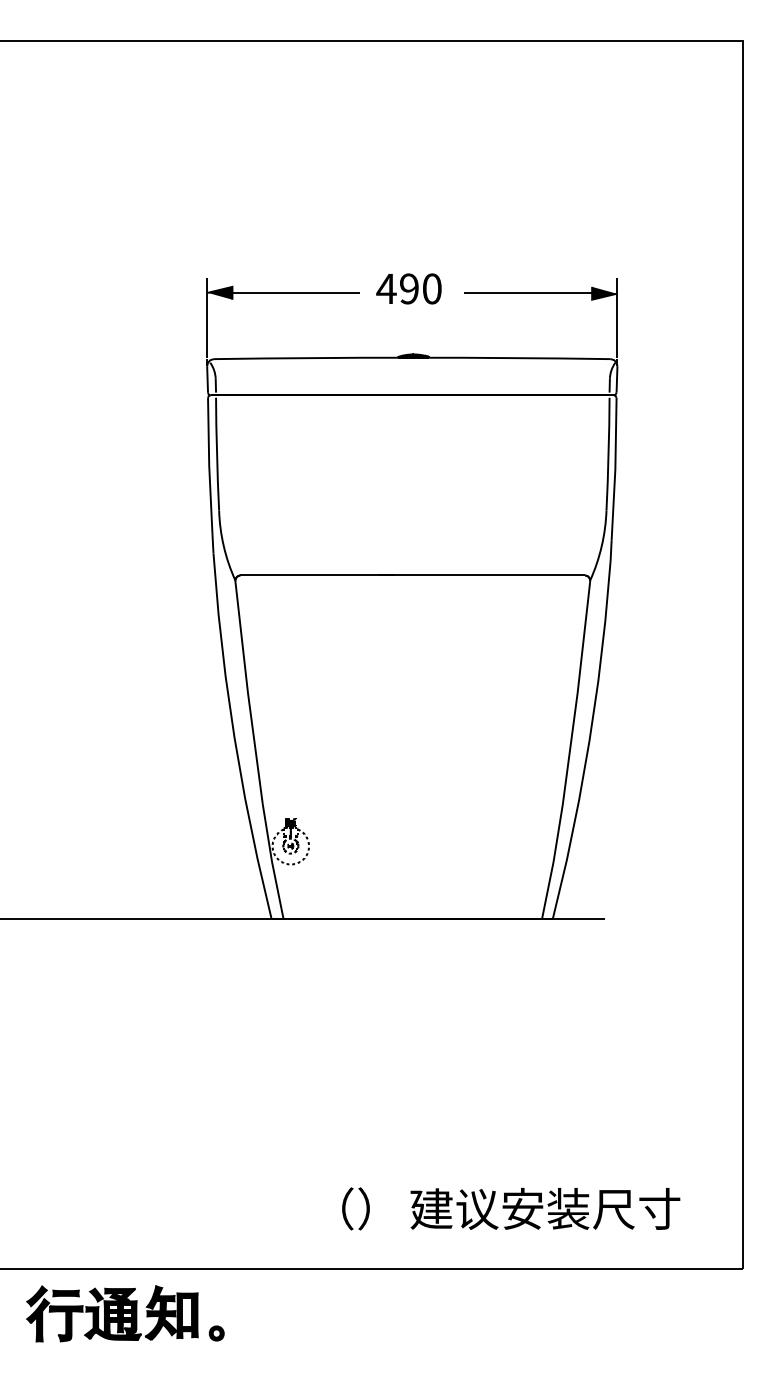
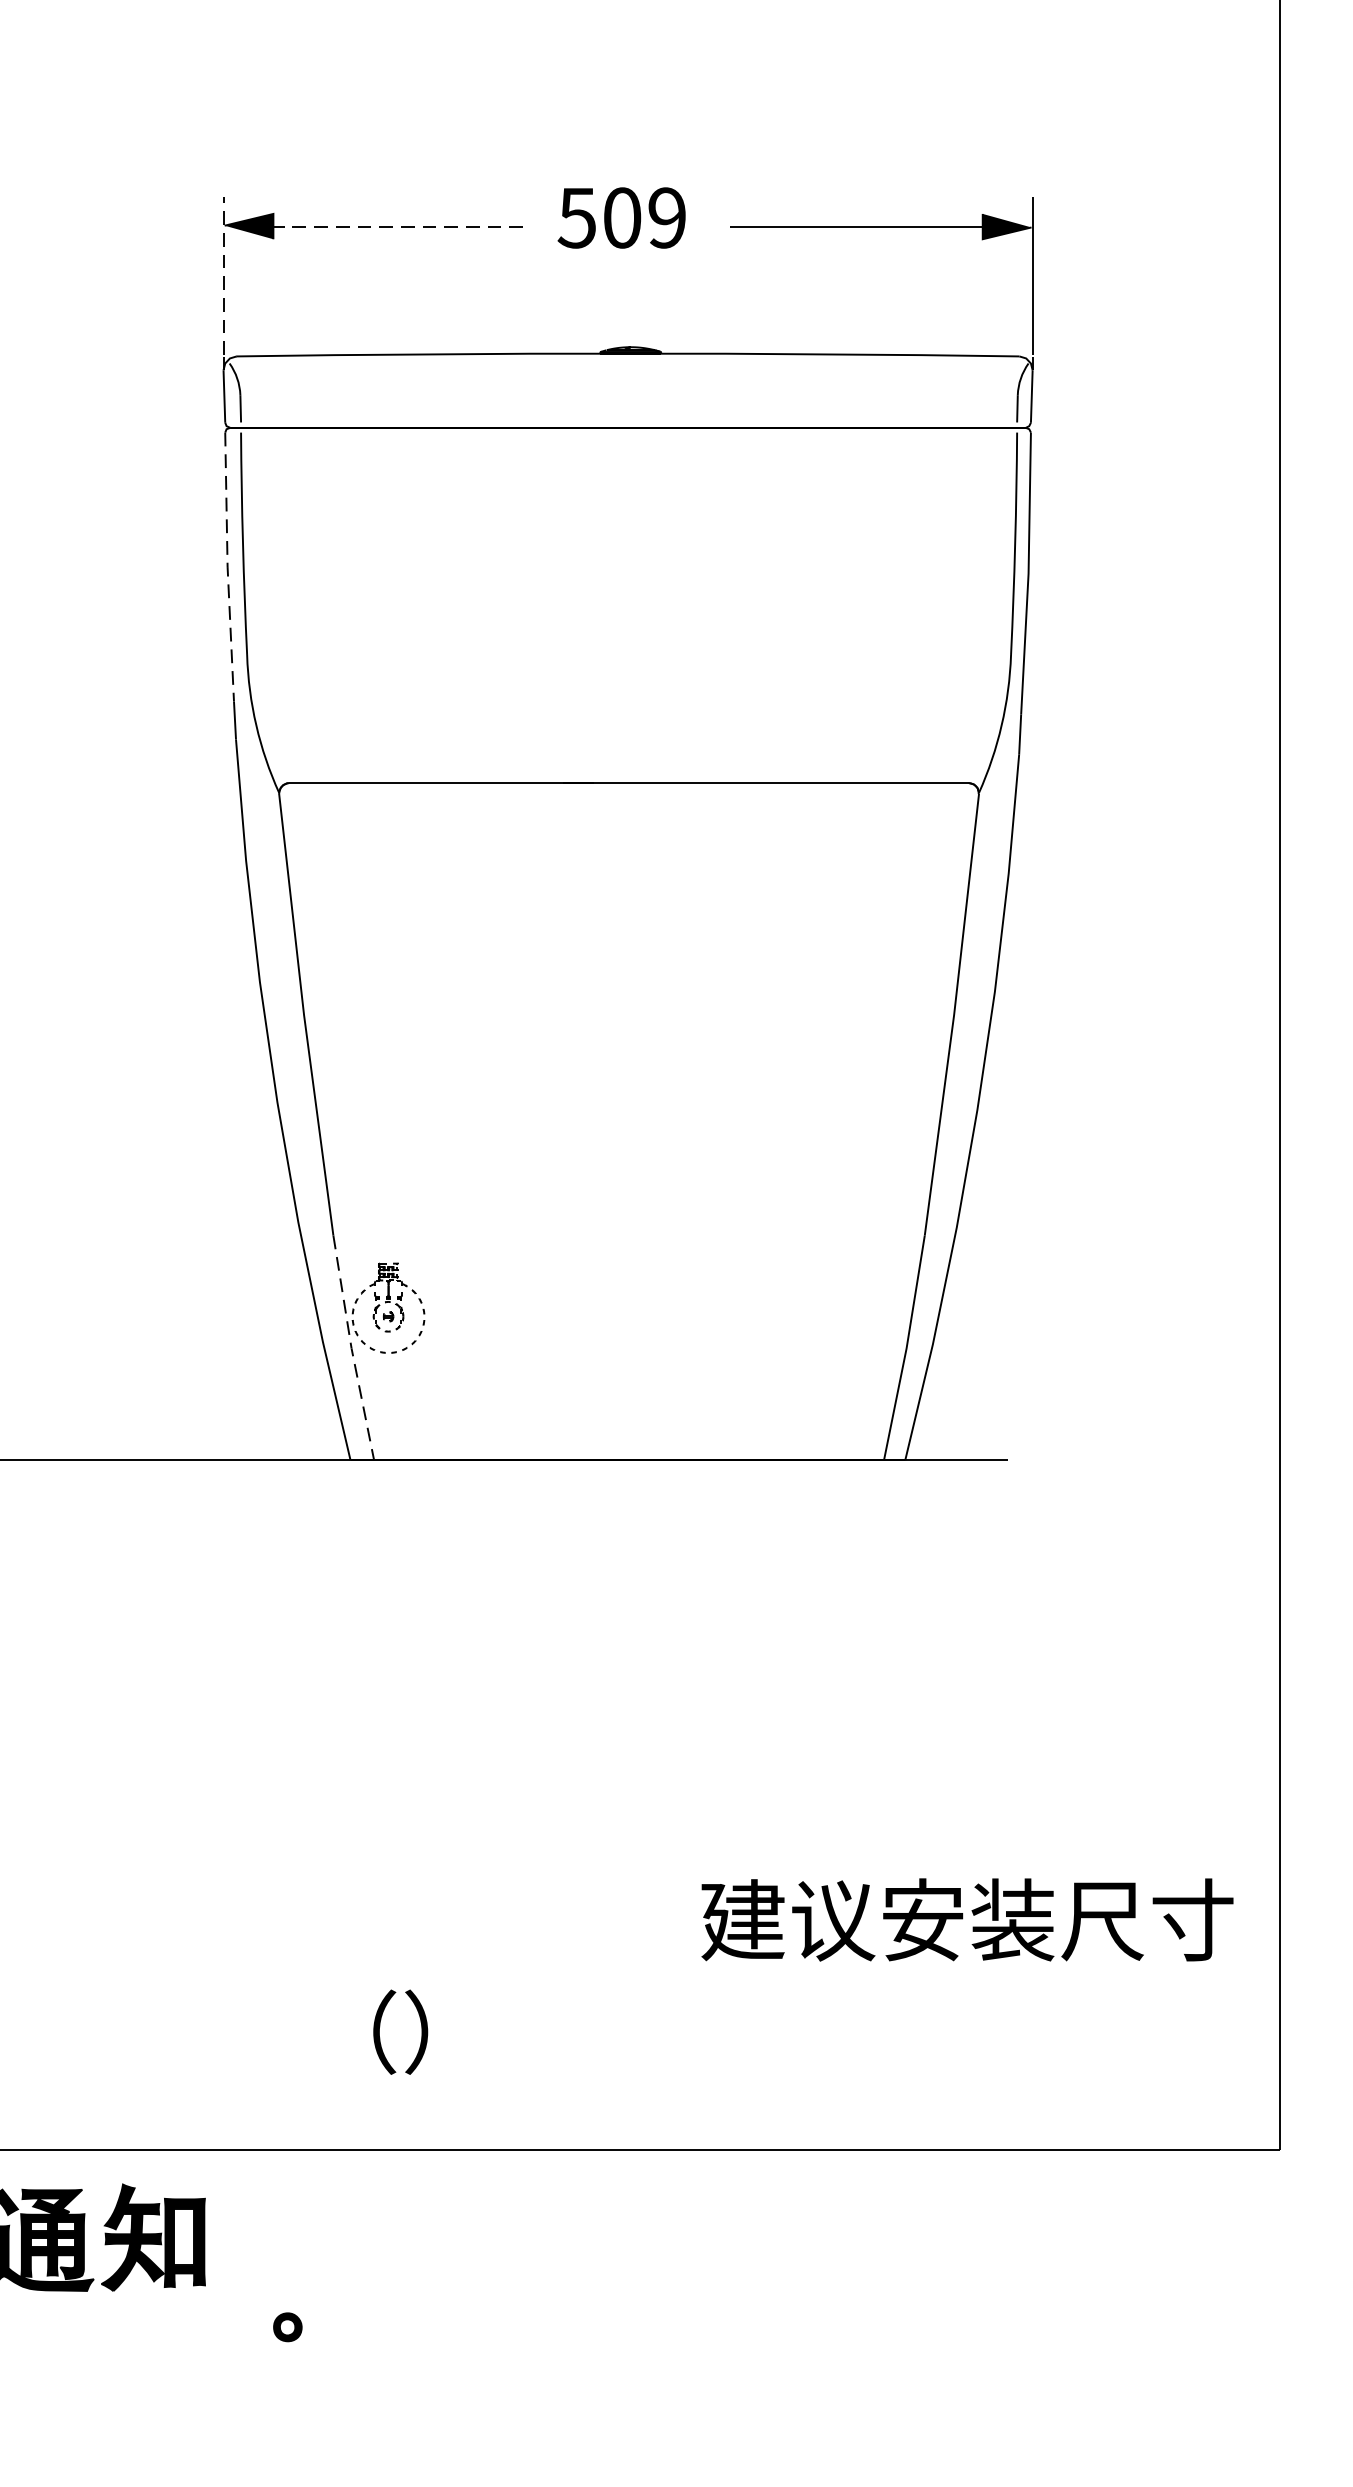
text: (408, 288) -> (620, 217), 490 -> 509
line: (290, 293) -> (387, 226), solid -> dashed
line: (207, 317) -> (224, 274), solid -> dashed
line: (209, 465) -> (228, 566), solid -> dashed
line: (272, 862) -> (352, 1349), solid -> dashed
text: (355, 1208) -> (399, 2031), moved
text: (545, 1208) -> (967, 1919), moved
part: (216, 1333) -> (287, 2327), moved

